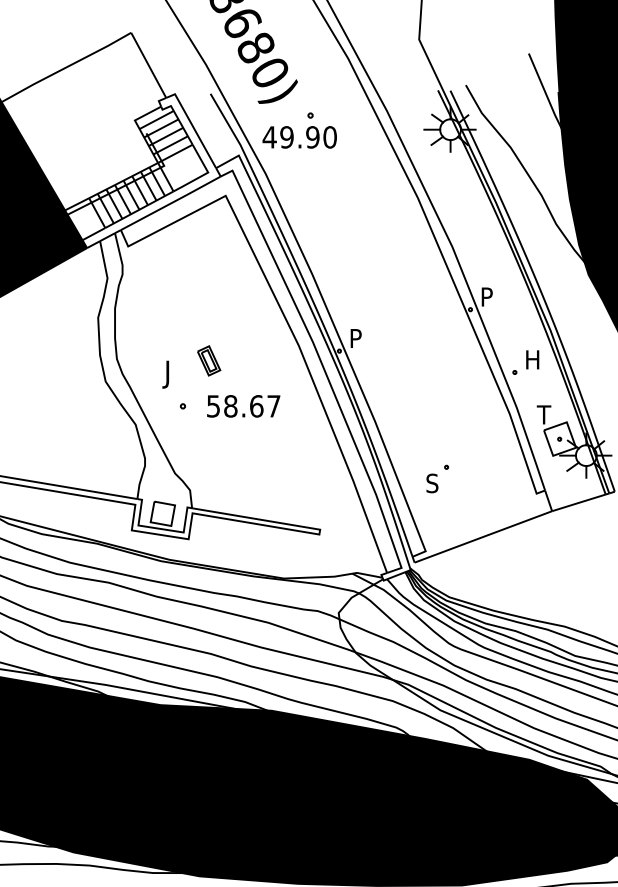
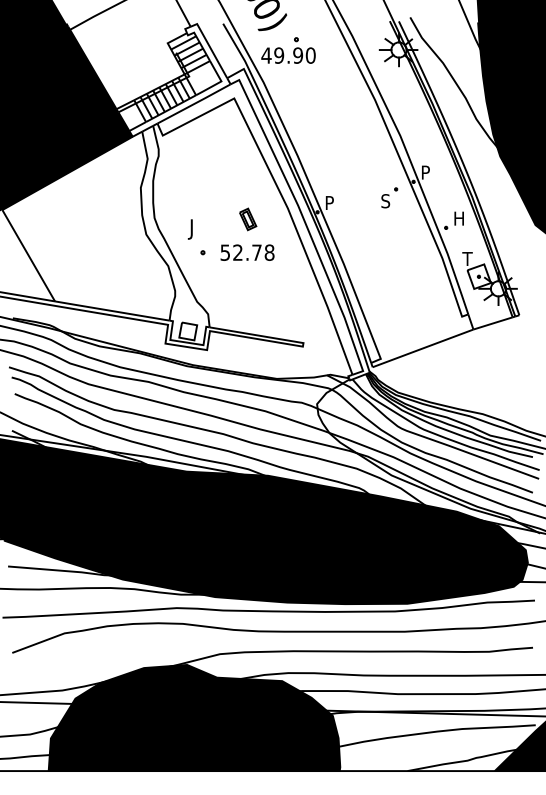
part: (209, 361) -> (248, 219), moved
text: (251, 406) -> (253, 252), 58.67 -> 52.78
part: (437, 478) -> (389, 197), moved

